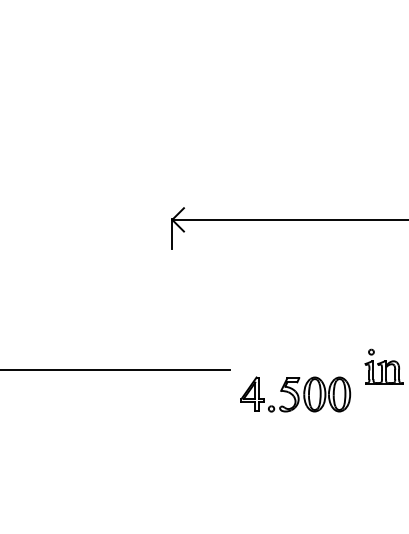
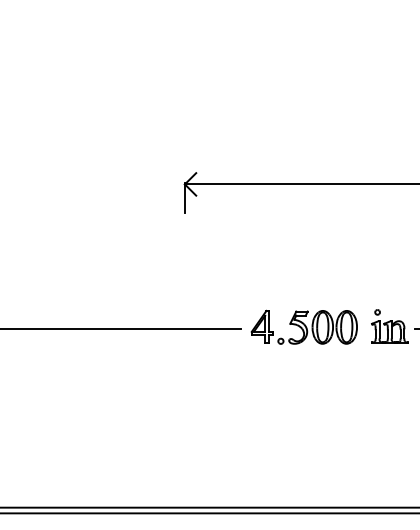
part: (294, 393) -> (303, 326), moved

